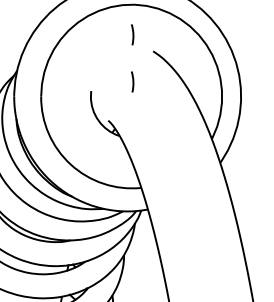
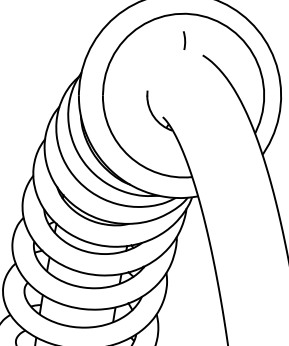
arc: (132, 81) -> (184, 82), removed

